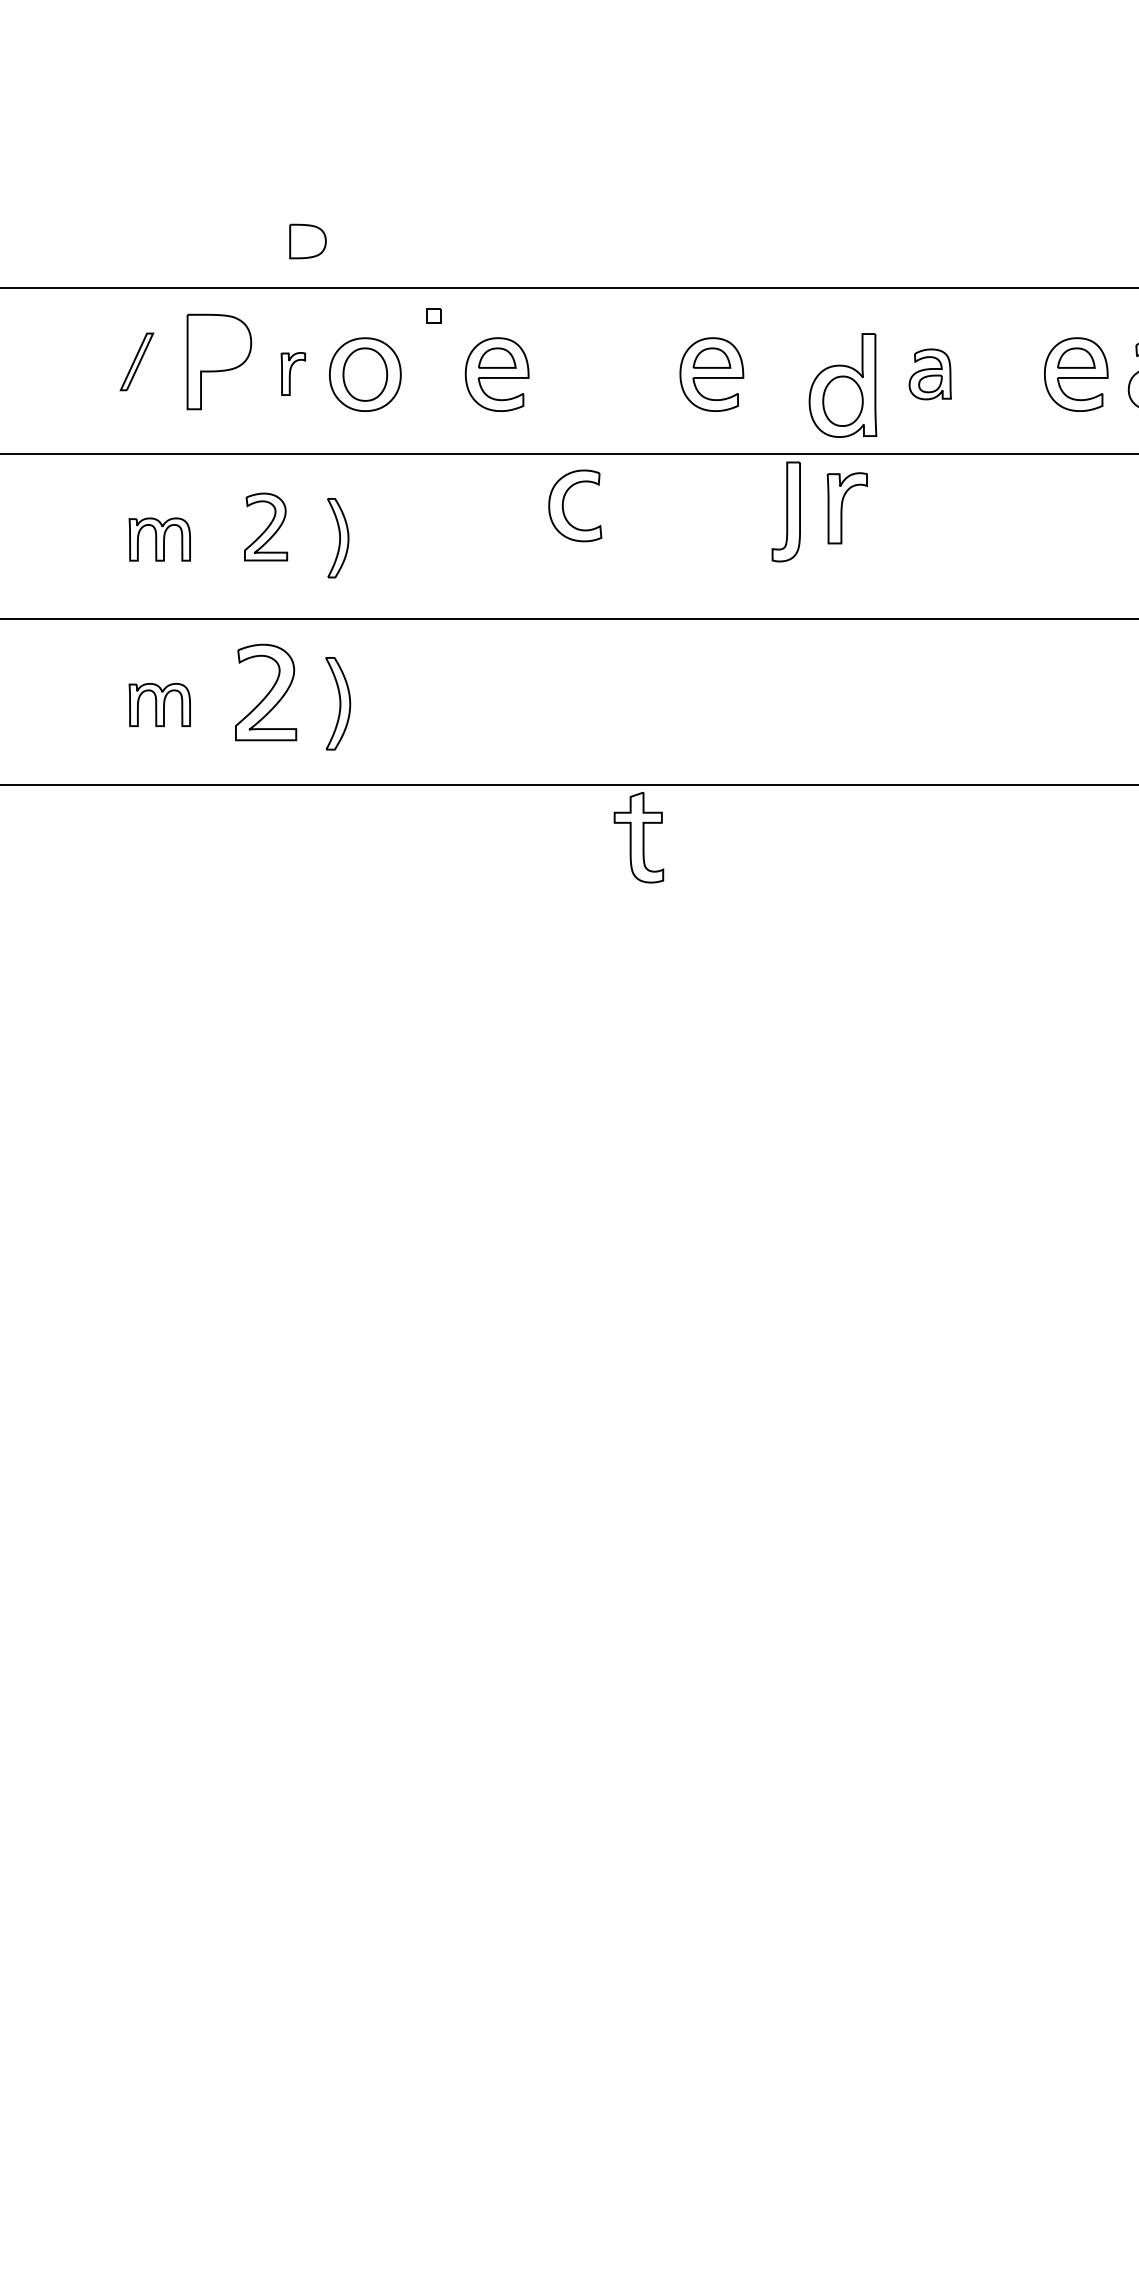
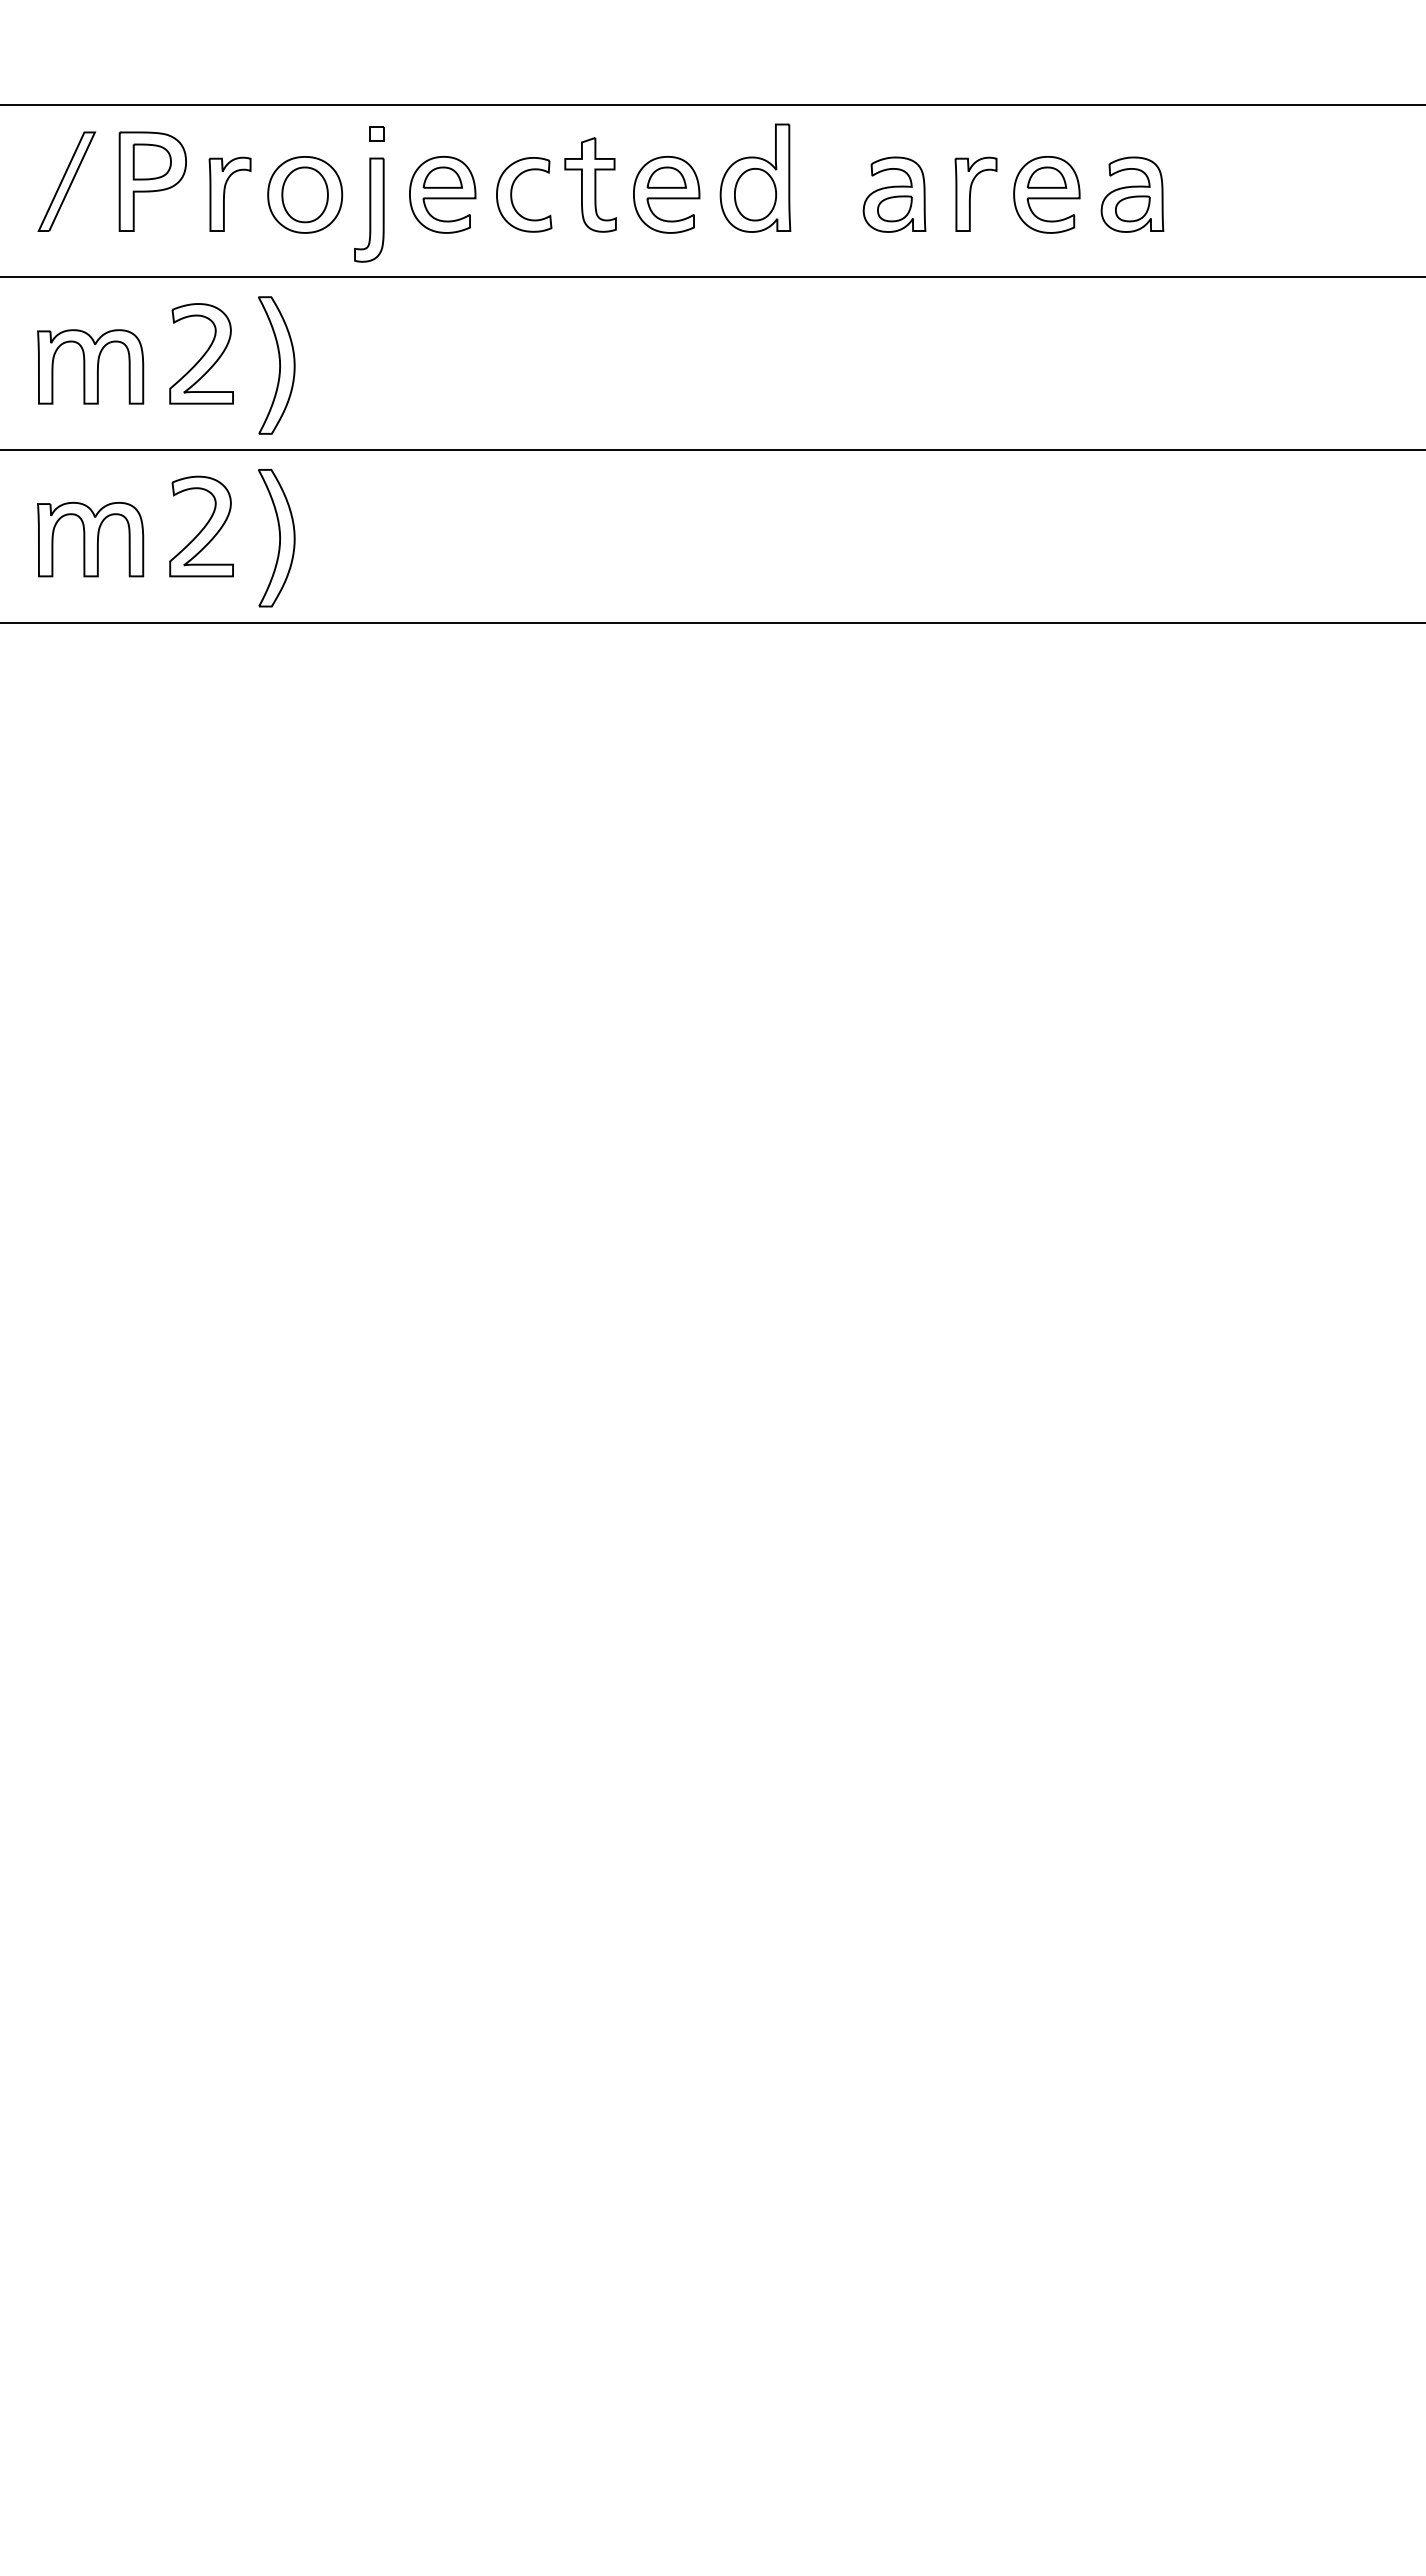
part: (307, 241) -> (151, 161), moved
part: (136, 361) -> (66, 181), size x1.67
part: (292, 373) -> (229, 193), size x1.67
part: (930, 374) -> (894, 194), size x1.43
part: (842, 384) -> (755, 177), moved
part: (564, 505) -> (512, 194), moved
part: (846, 507) -> (975, 193), moved
part: (786, 511) -> (369, 209), moved
part: (265, 526) -> (201, 353), size x1.43
part: (337, 538) -> (276, 365), size x1.67
part: (159, 539) -> (90, 366), size x1.67
part: (337, 703) -> (276, 538), size x1.43
part: (159, 704) -> (90, 539), size x1.67
part: (638, 837) -> (590, 184), moved

